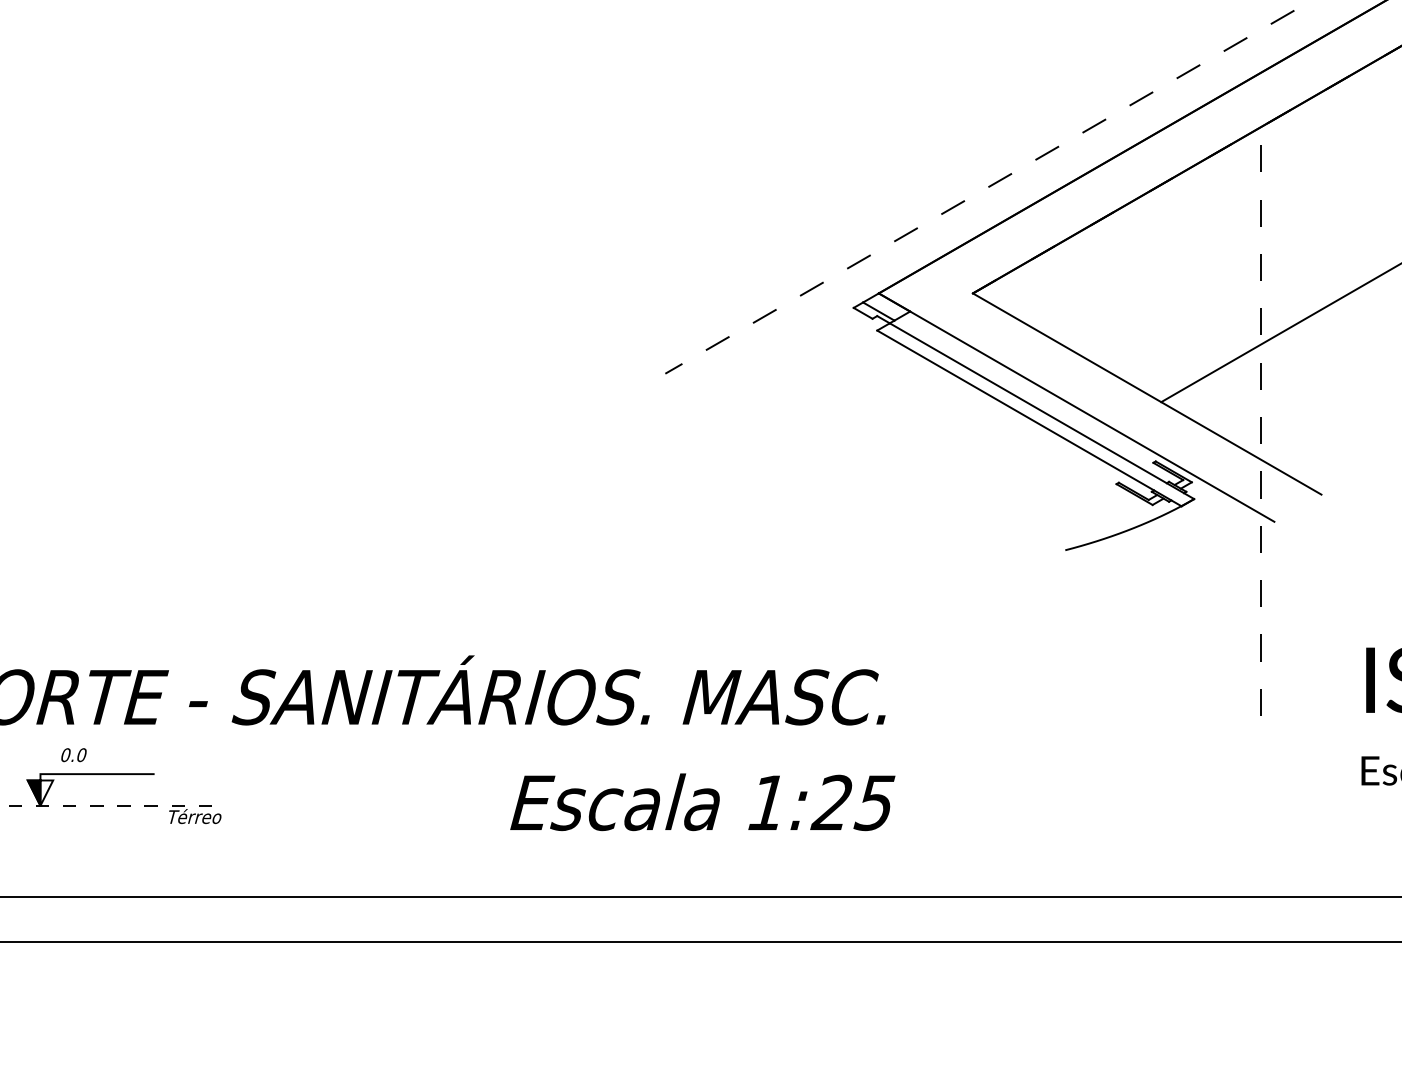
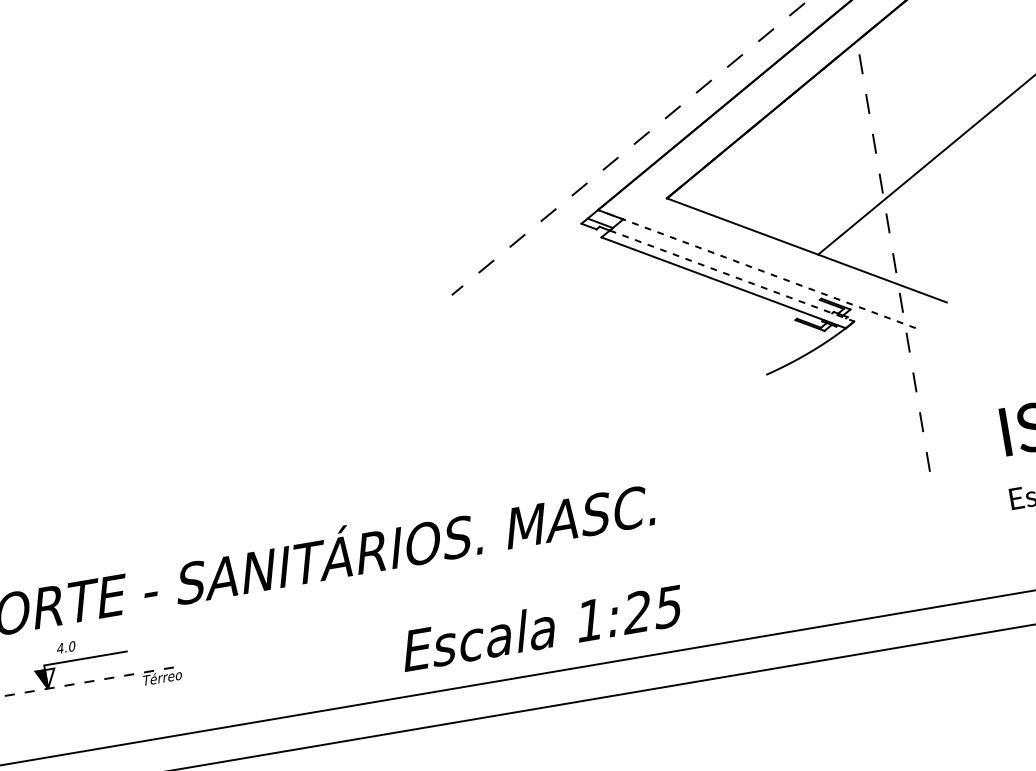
line: (1076, 407) -> (756, 269), solid -> dashed
line: (1042, 411) -> (732, 276), solid -> dashed
text: (65, 755) -> (60, 648), 0.0 -> 4.0
text: (702, 802) -> (542, 628), moved

